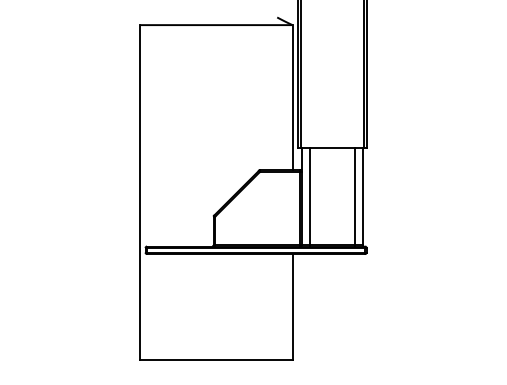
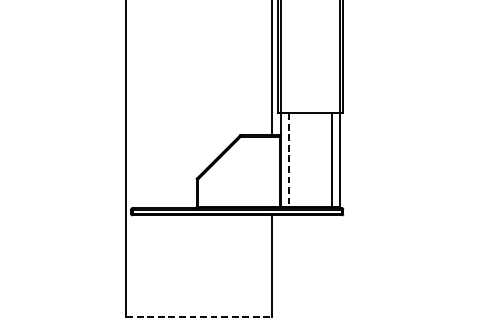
line: (309, 196) -> (288, 160), solid -> dashed
line: (216, 359) -> (199, 316), solid -> dashed

